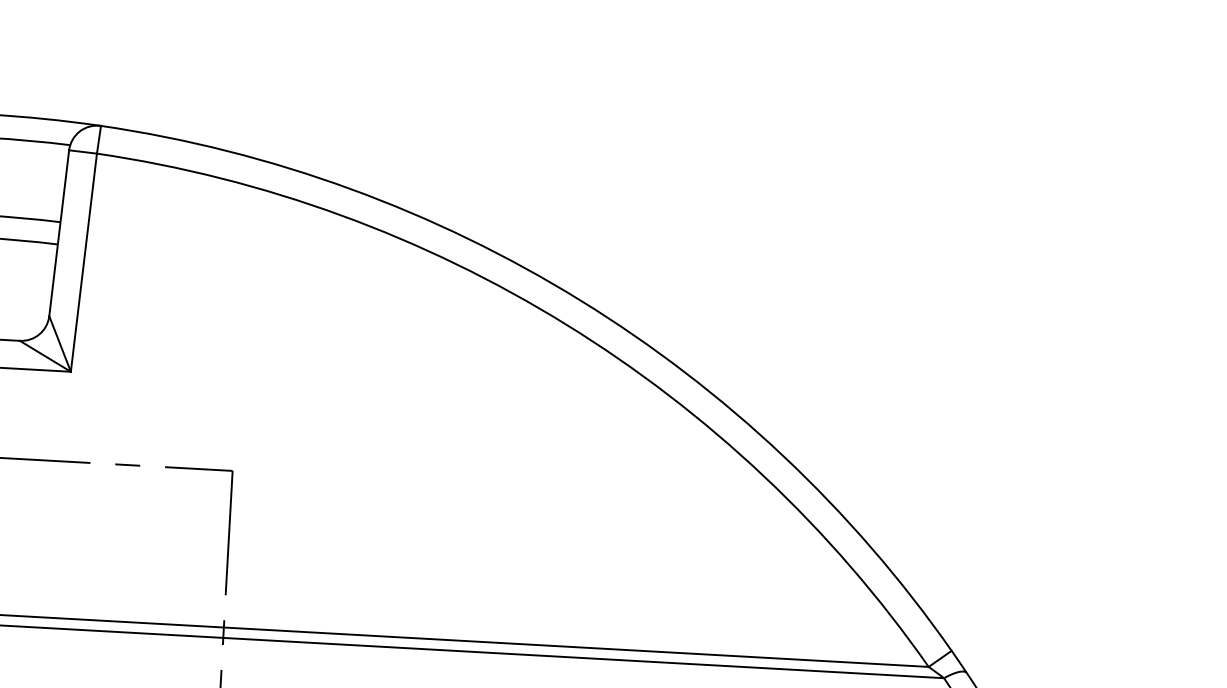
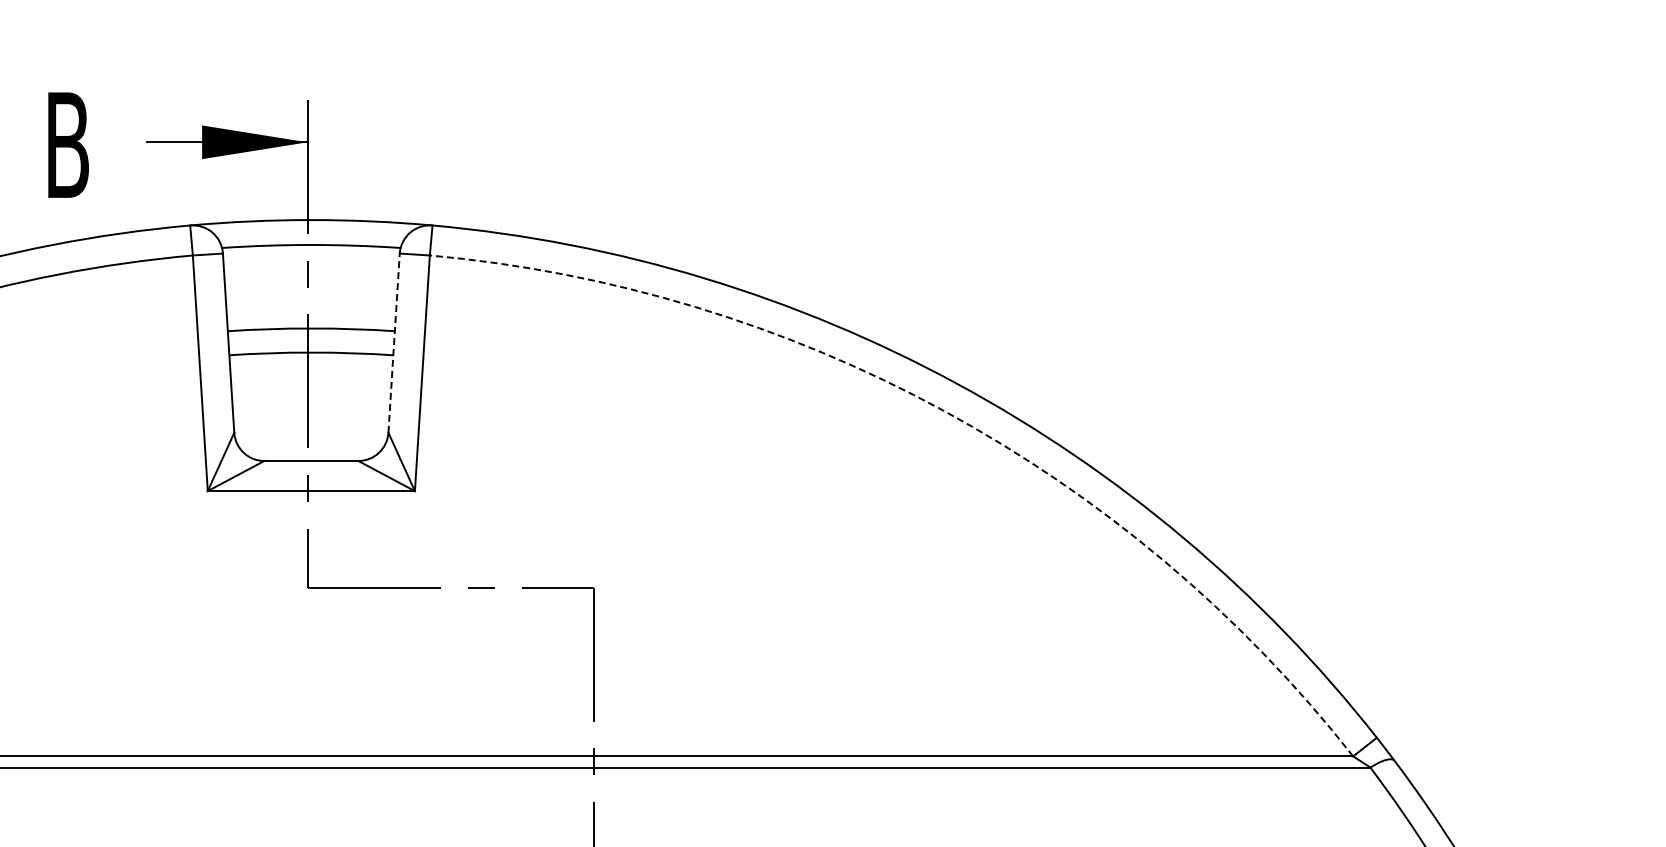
line: (59, 233) -> (394, 343), solid -> dashed
arc: (566, 324) -> (943, 410), solid -> dashed

